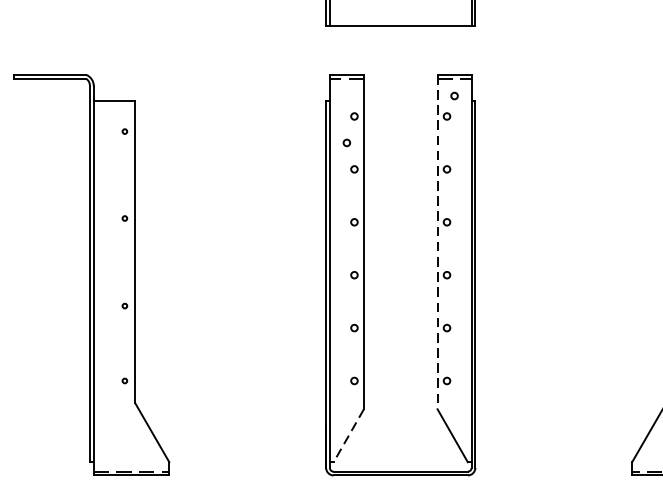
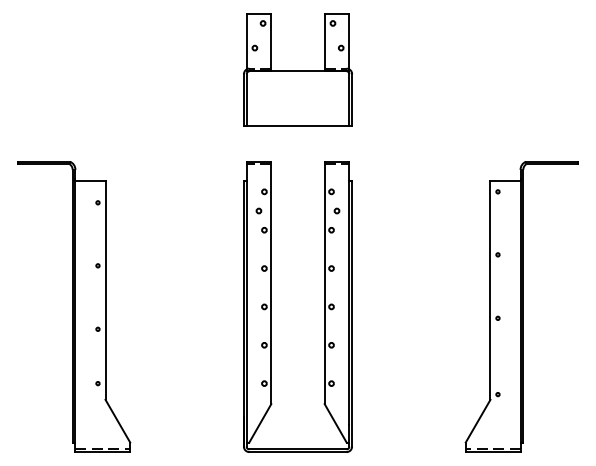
circle: (453, 95) -> (336, 210), moved
line: (437, 242) -> (324, 283), dashed -> solid
line: (349, 435) -> (260, 423), dashed -> solid

